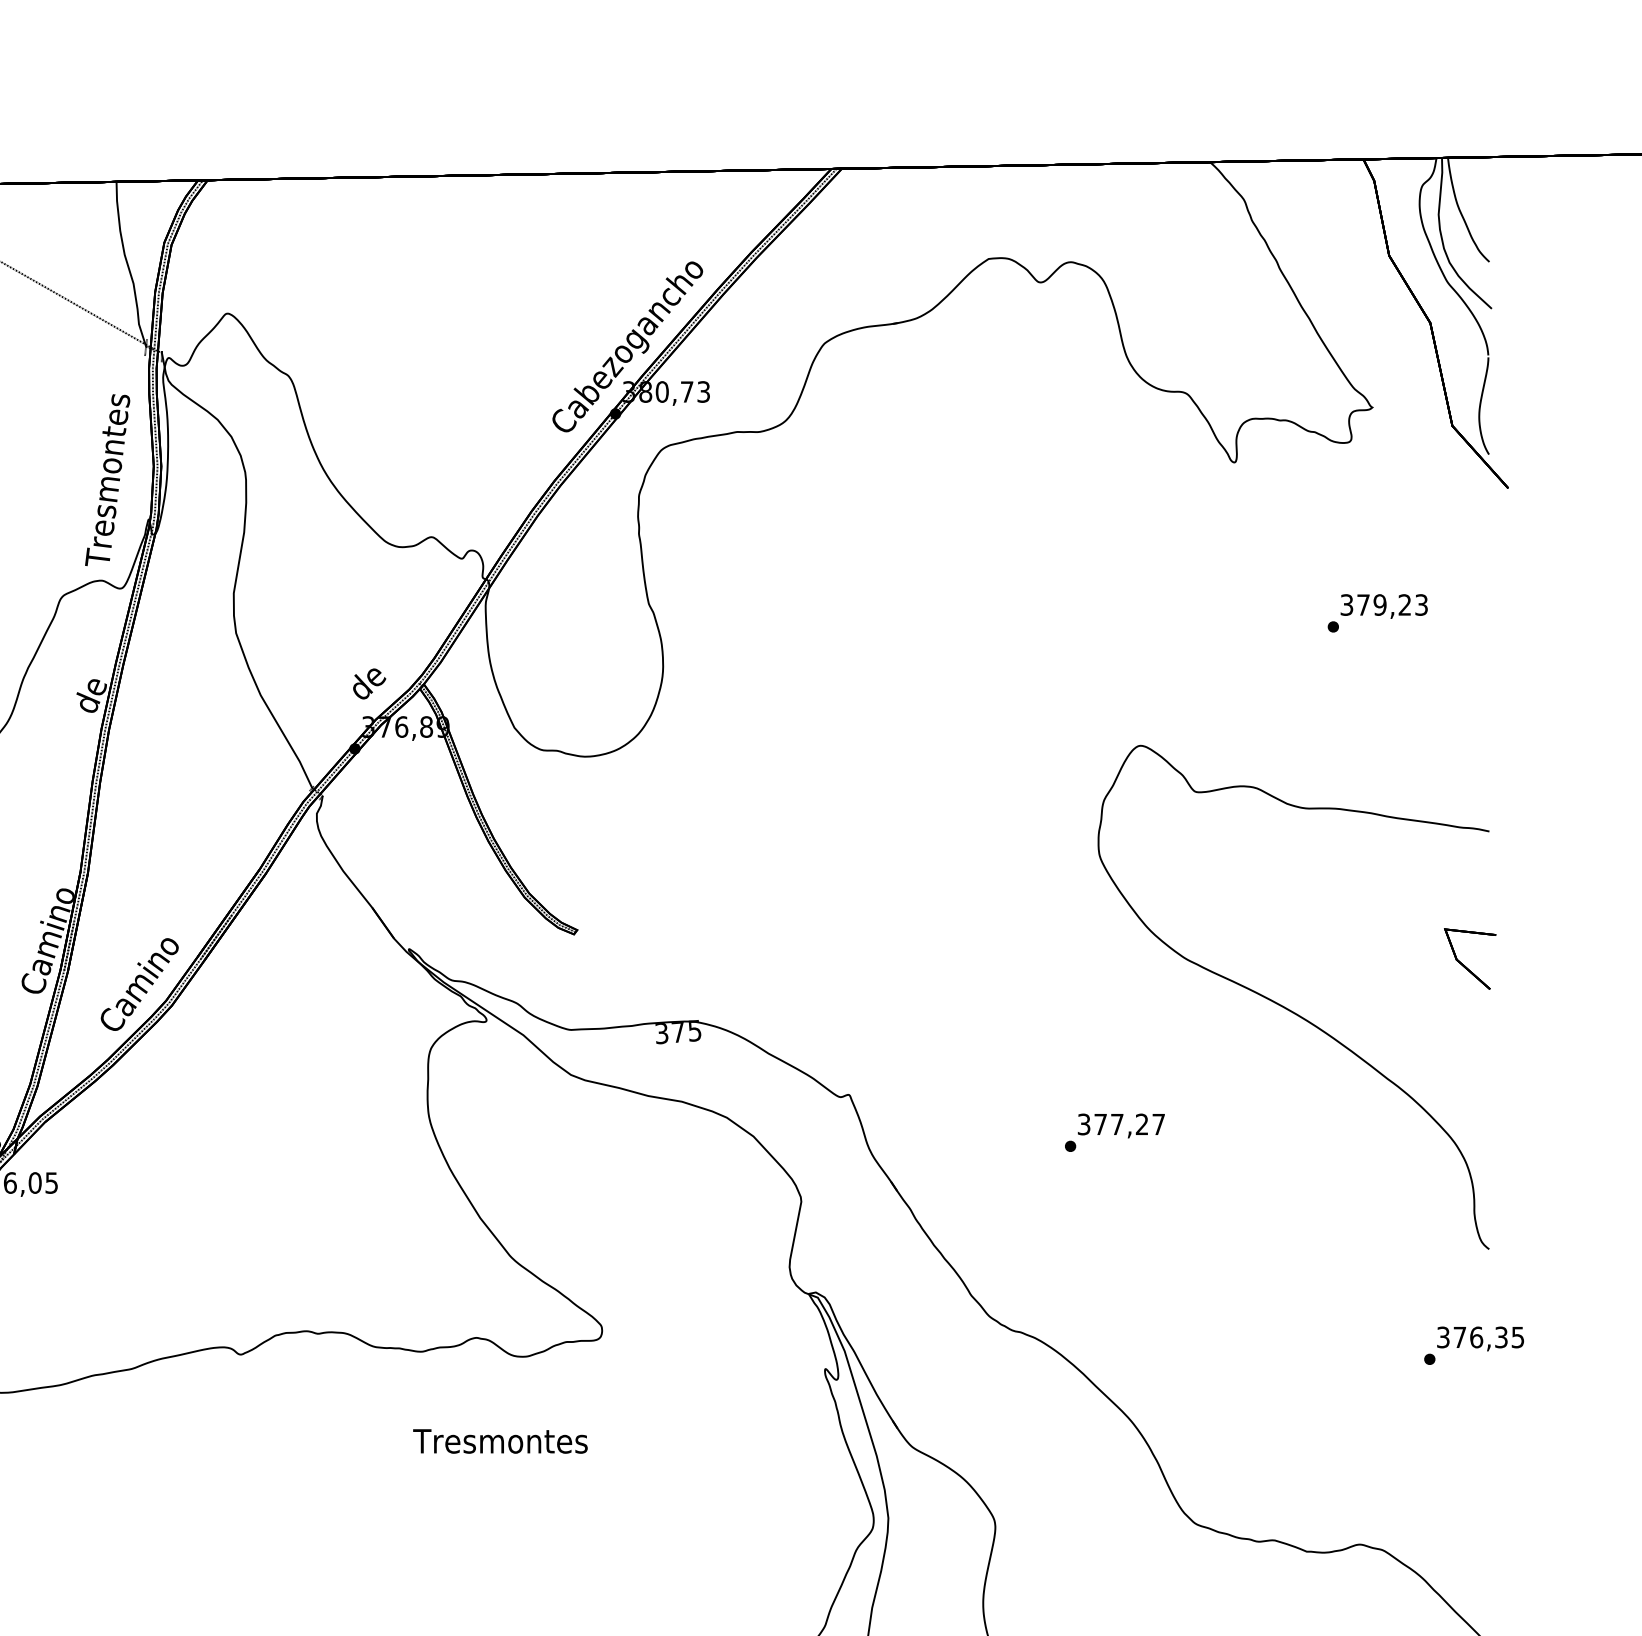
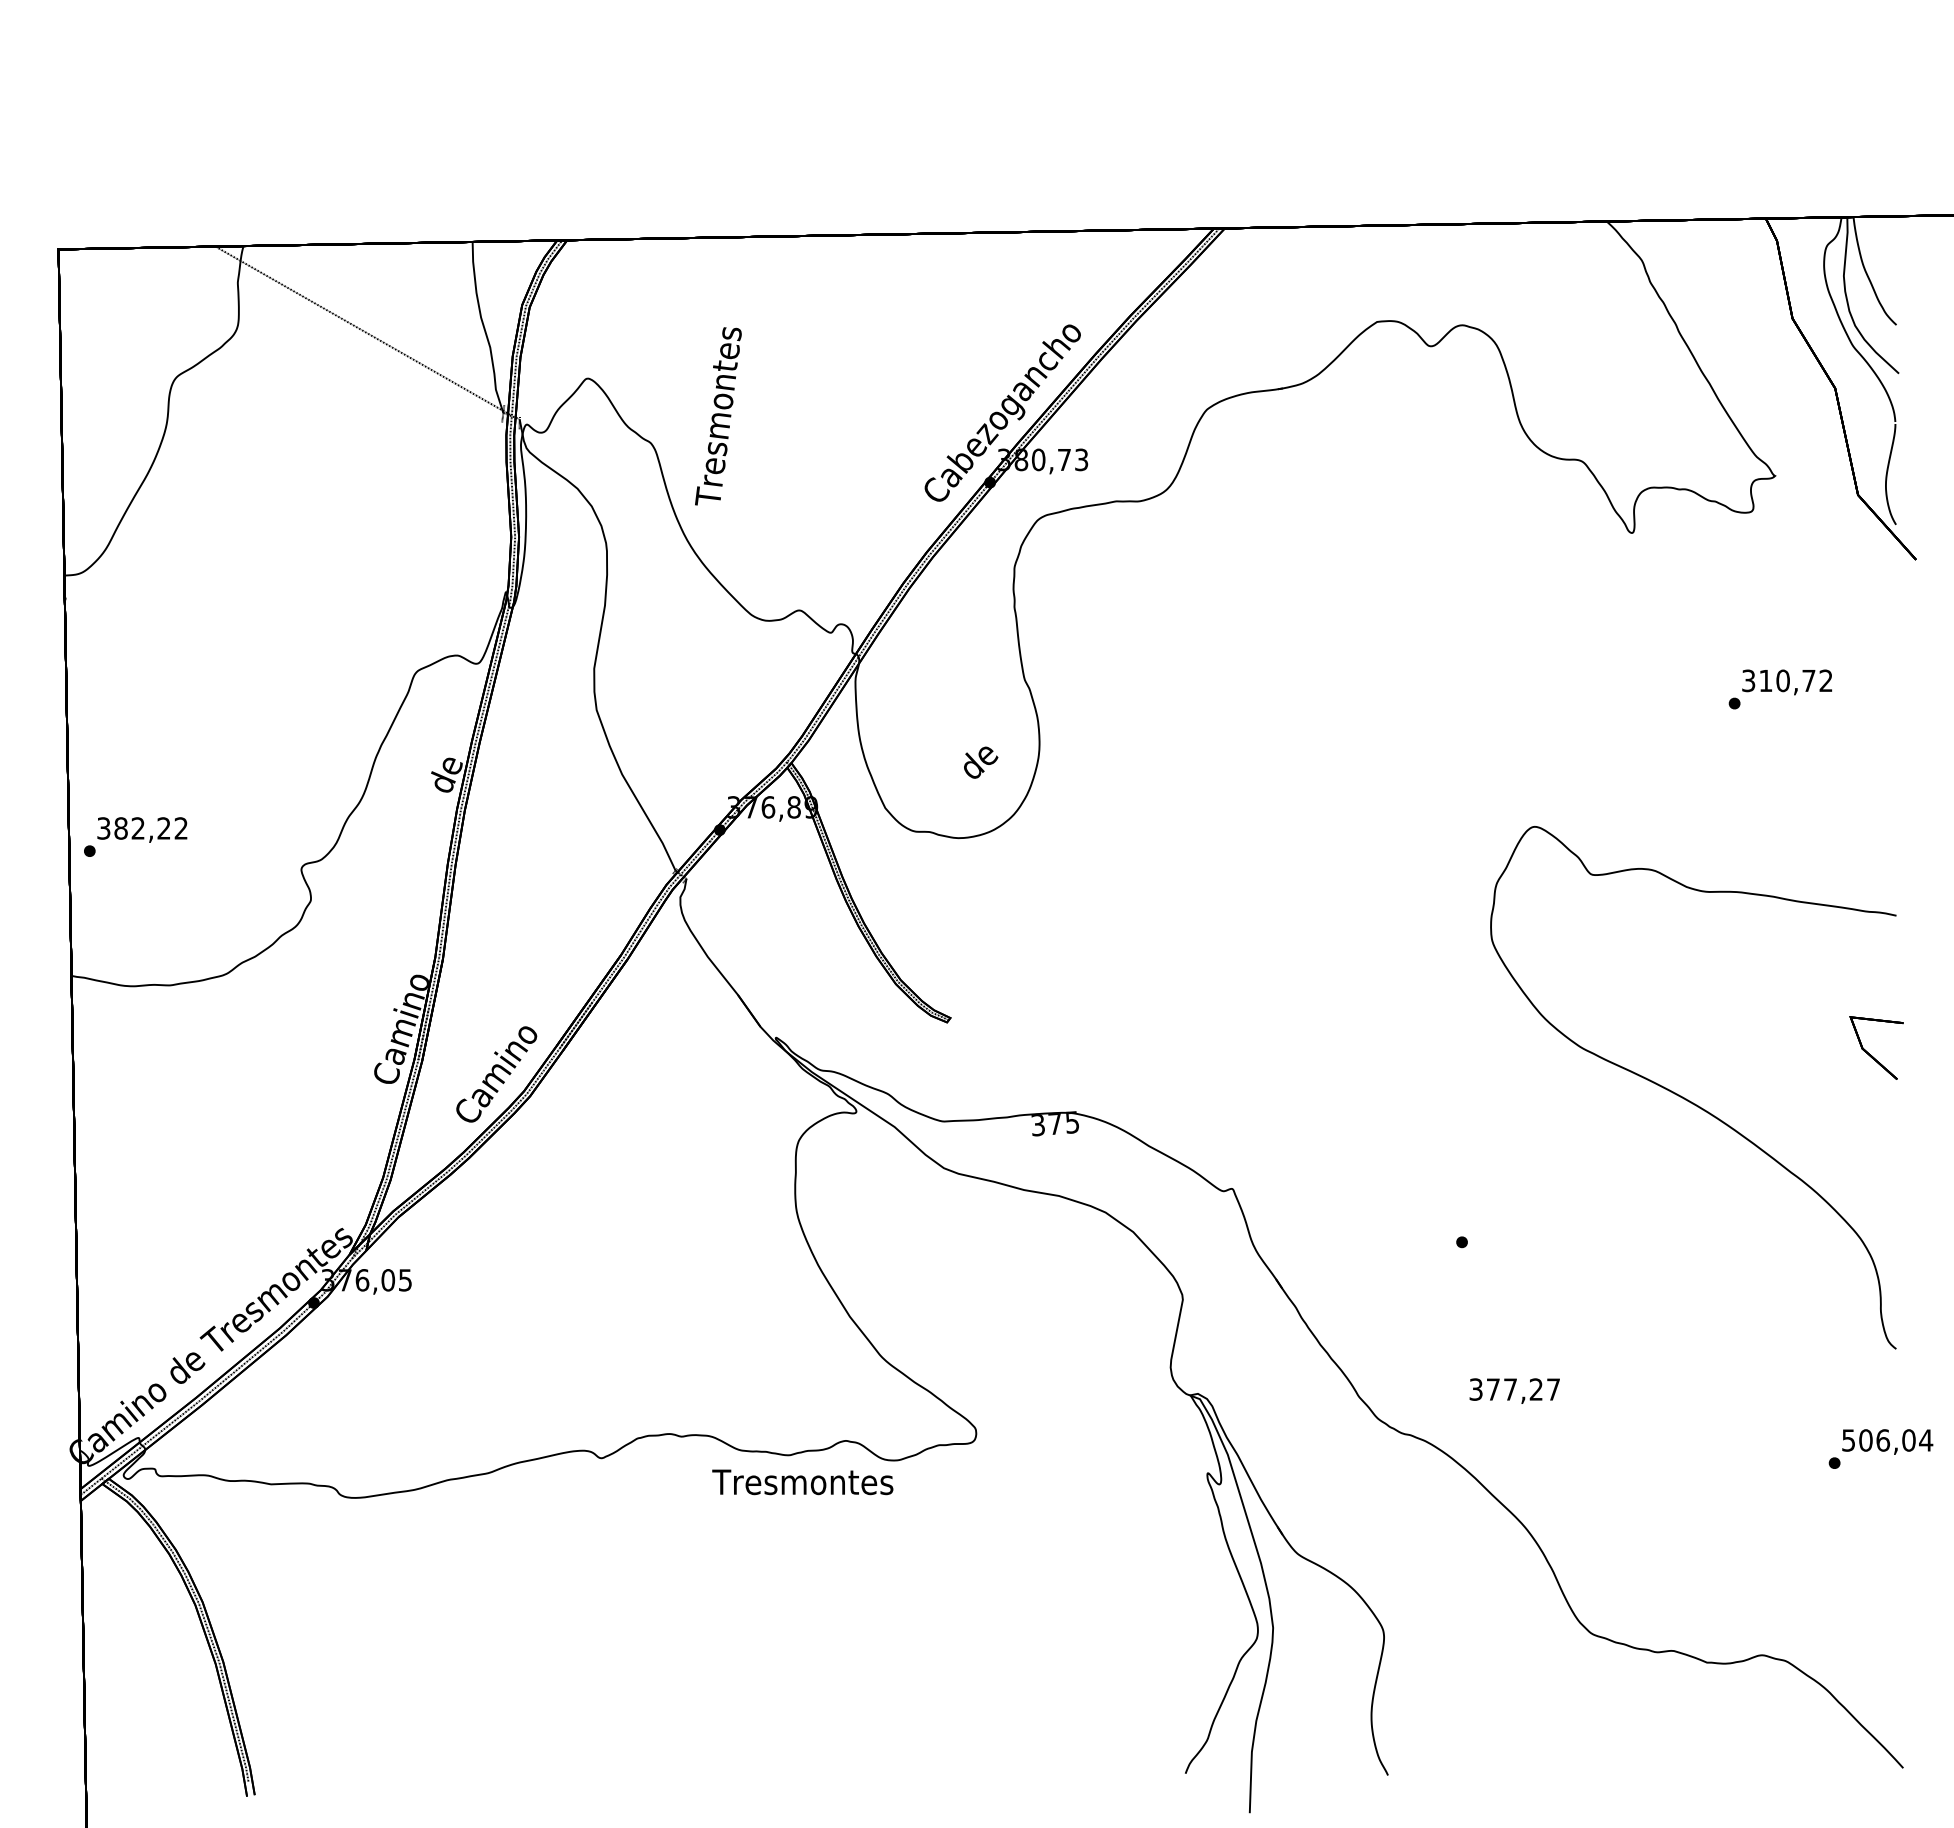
text: (107, 480) -> (718, 416), moved
text: (1392, 604) -> (1795, 680), 379,23 -> 310,72
text: (370, 683) -> (981, 762), moved
text: (1121, 1125) -> (1514, 1390), moved
text: (1480, 1337) -> (1887, 1440), 376,35 -> 506,04
text: (500, 1441) -> (802, 1482), moved

